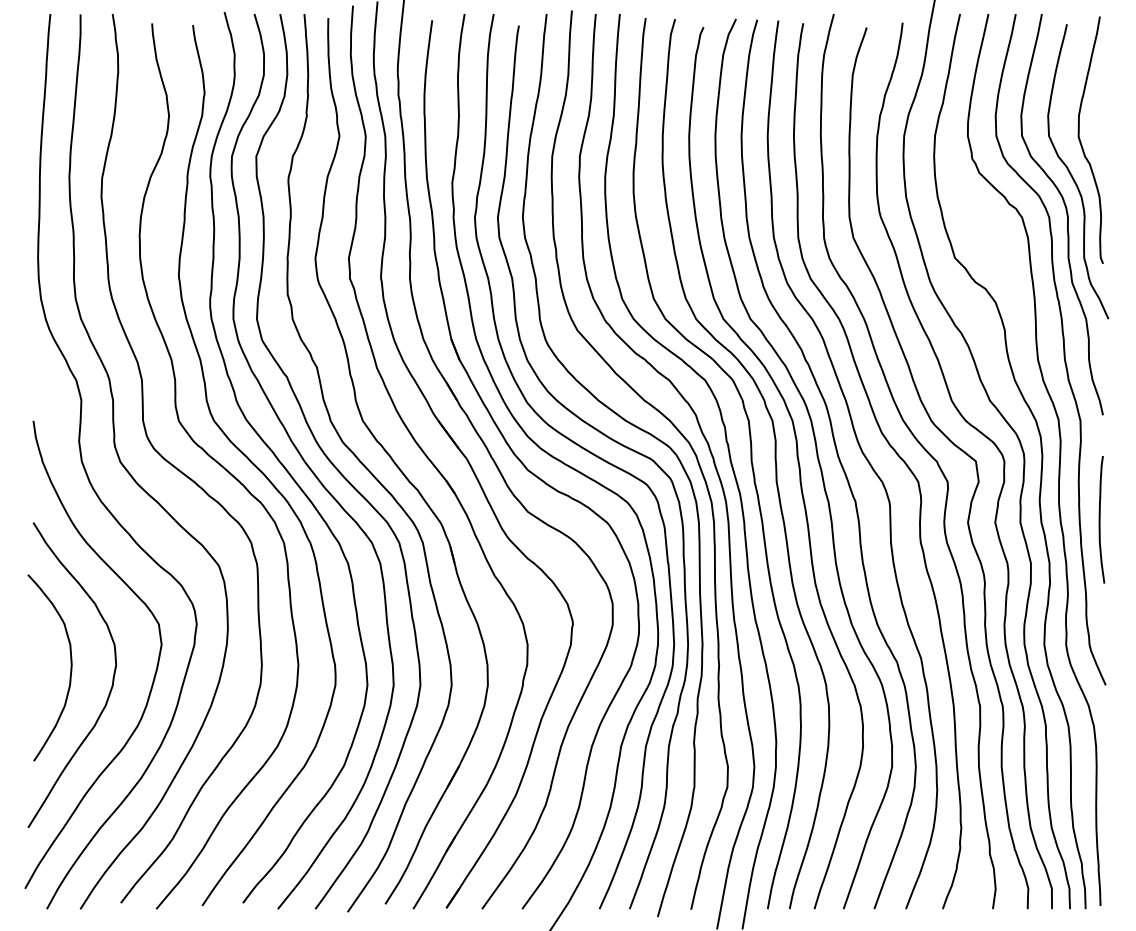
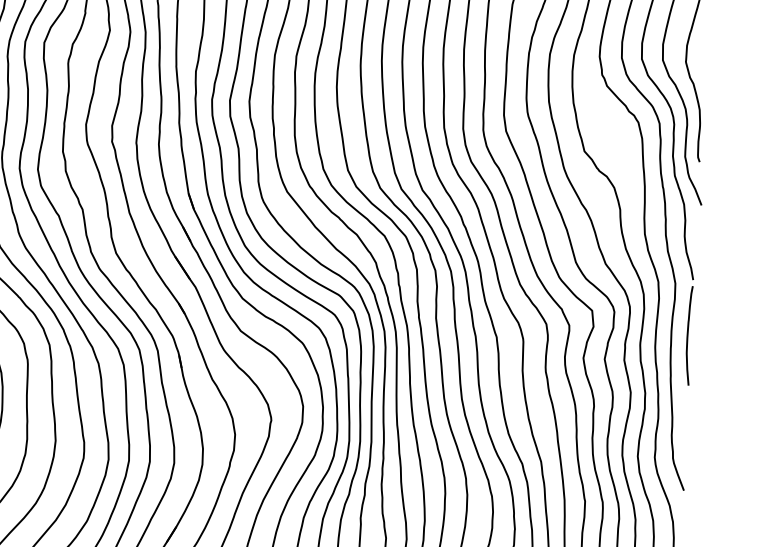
curve: (1100, 519) -> (688, 335), moved

